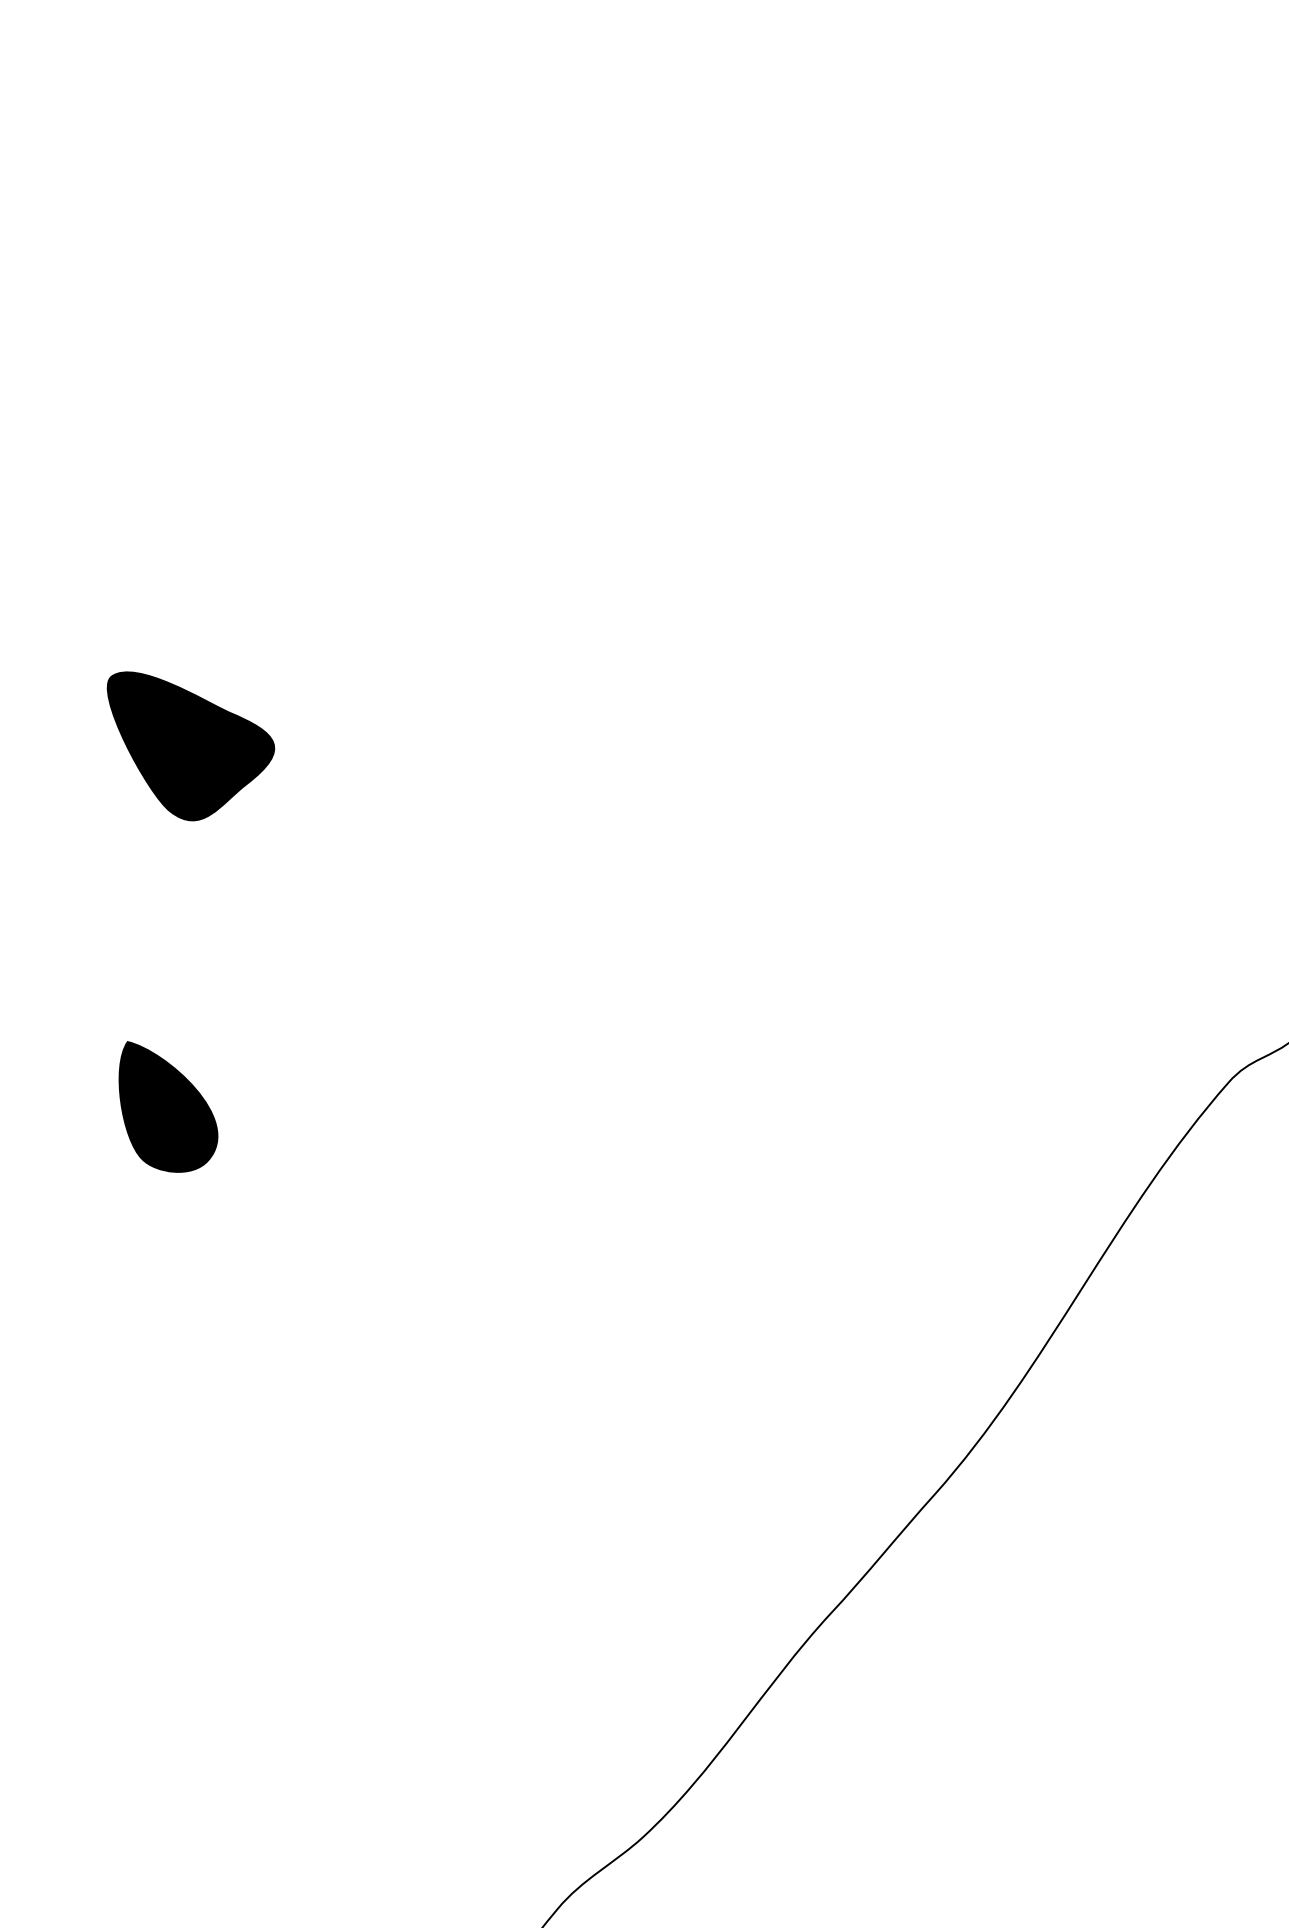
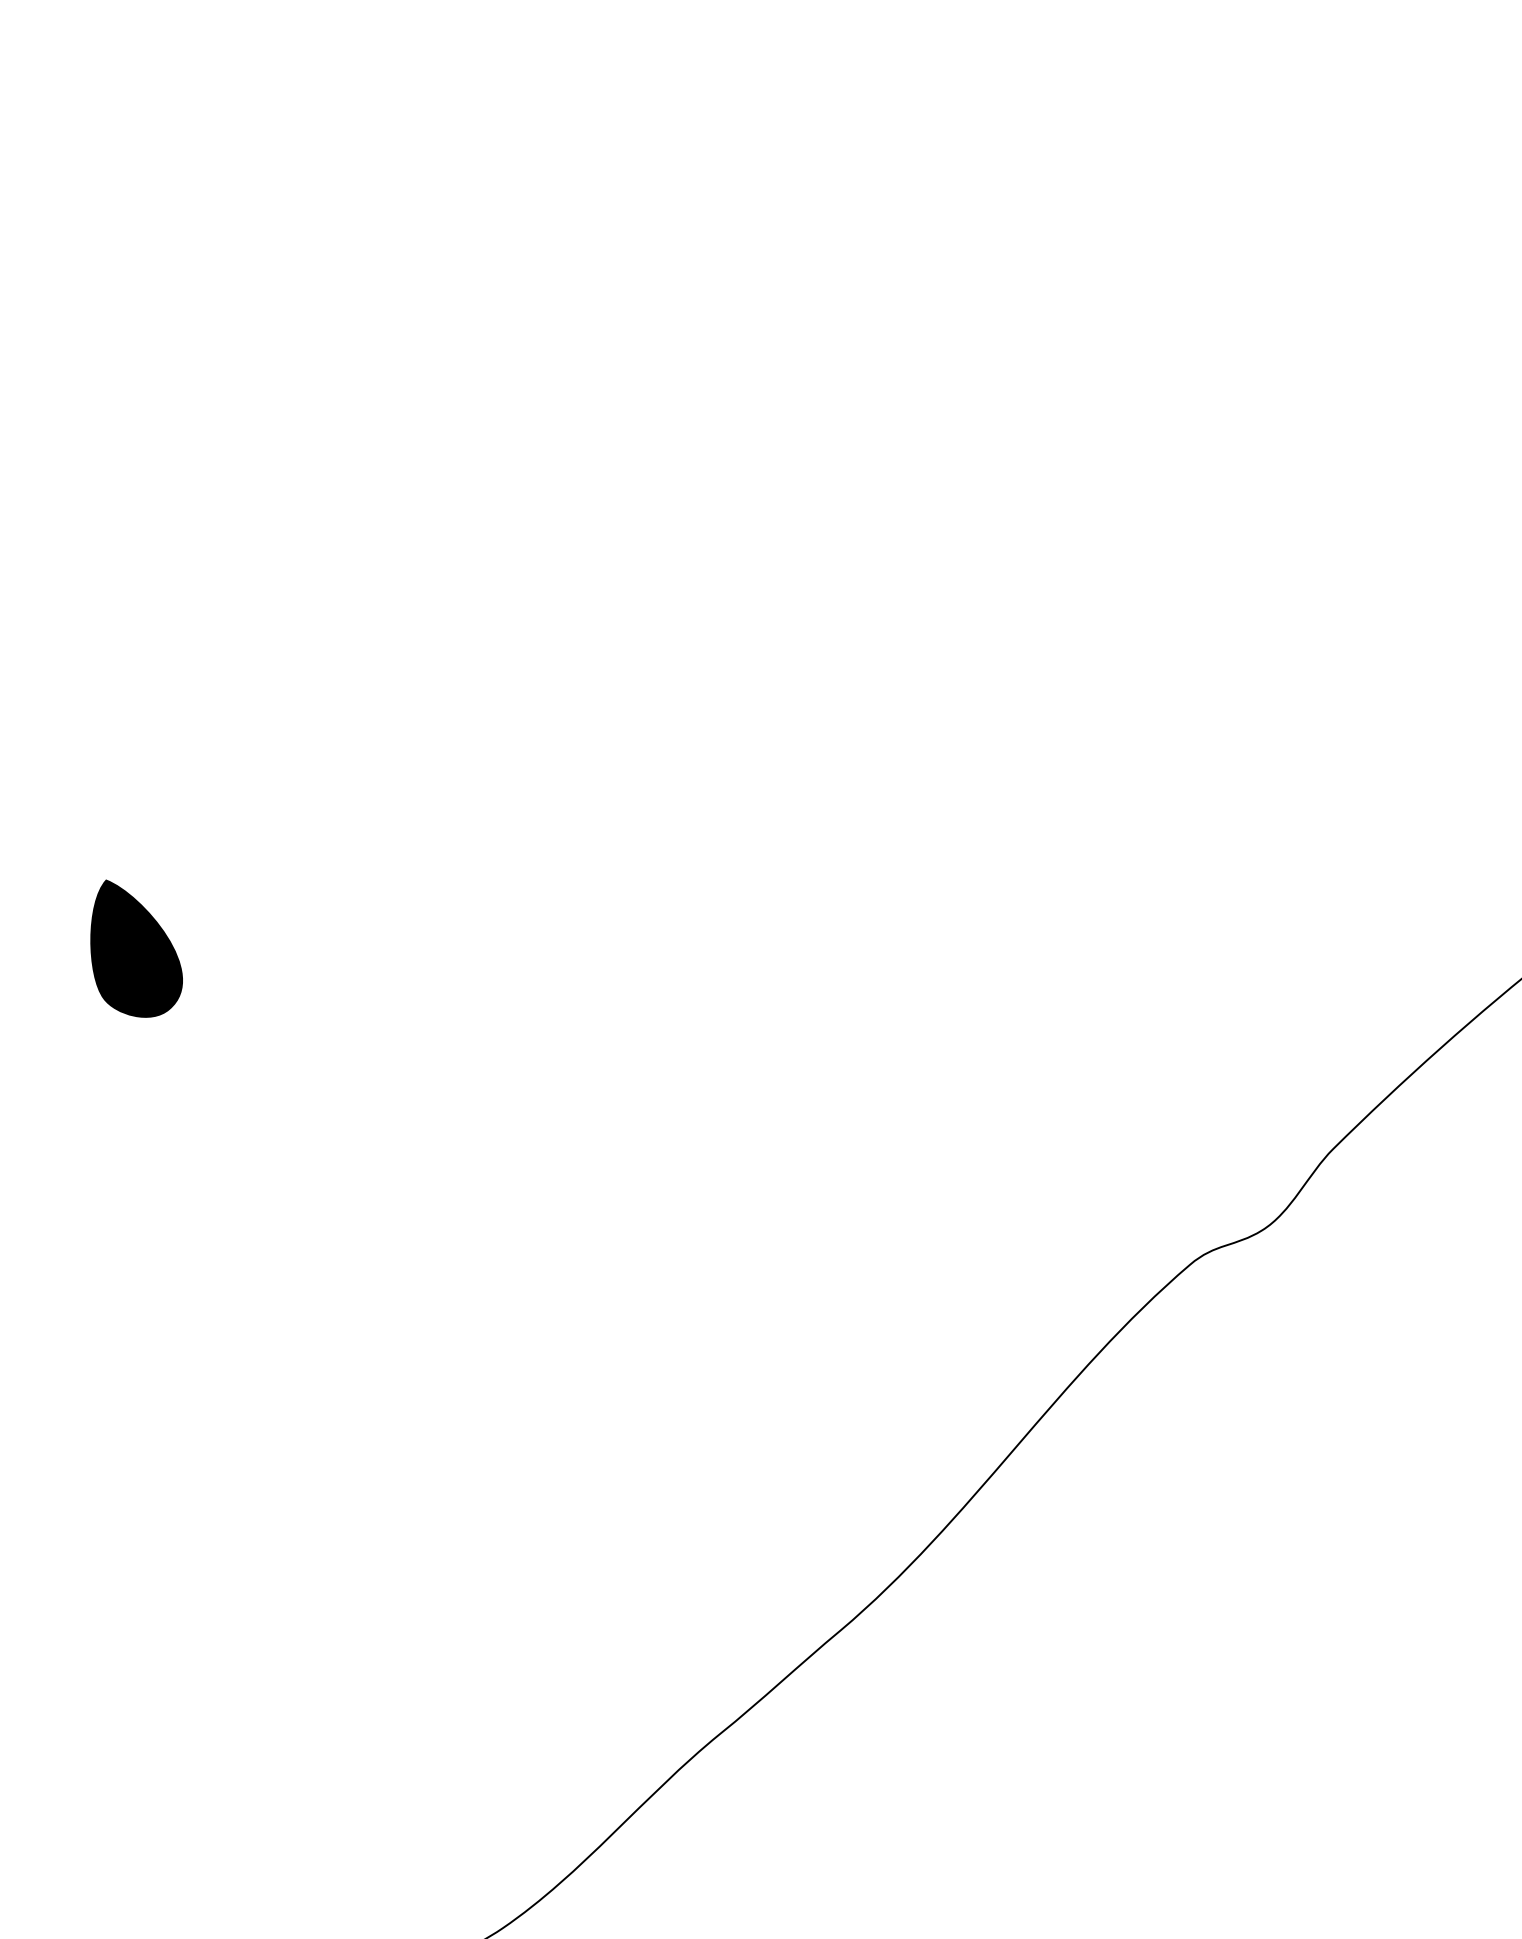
part: (193, 741) -> (214, 779), removed
part: (167, 1104) -> (136, 948), moved

